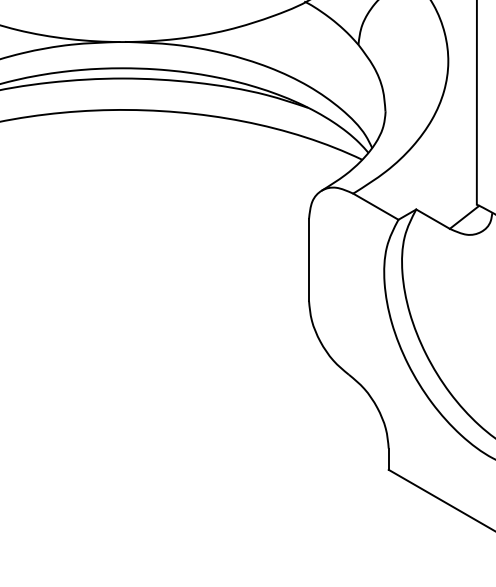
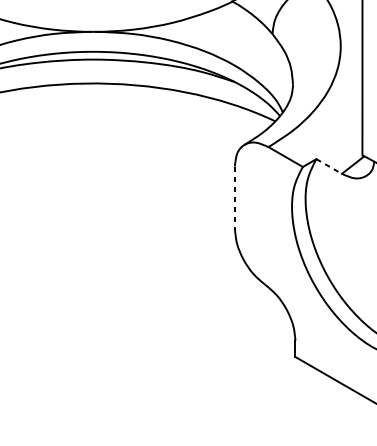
line: (433, 219) -> (329, 166), solid -> dashed
line: (308, 260) -> (234, 197), solid -> dashed

